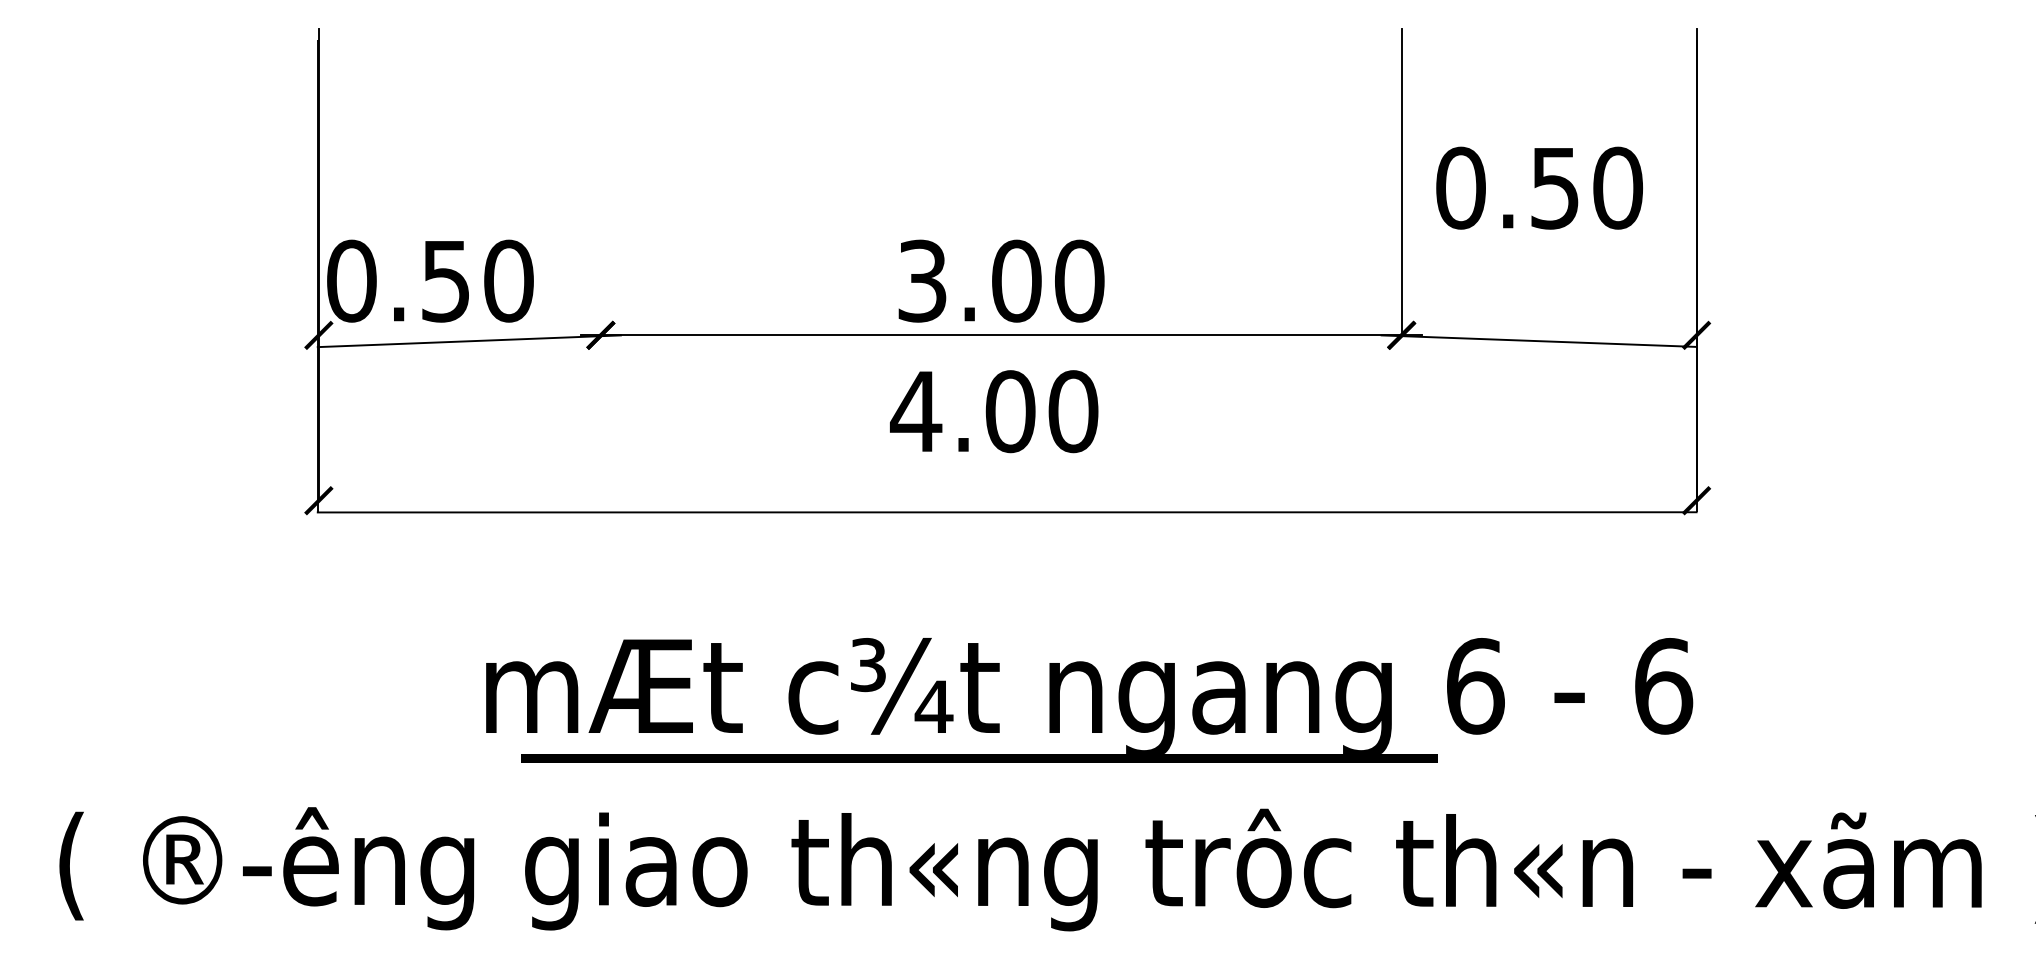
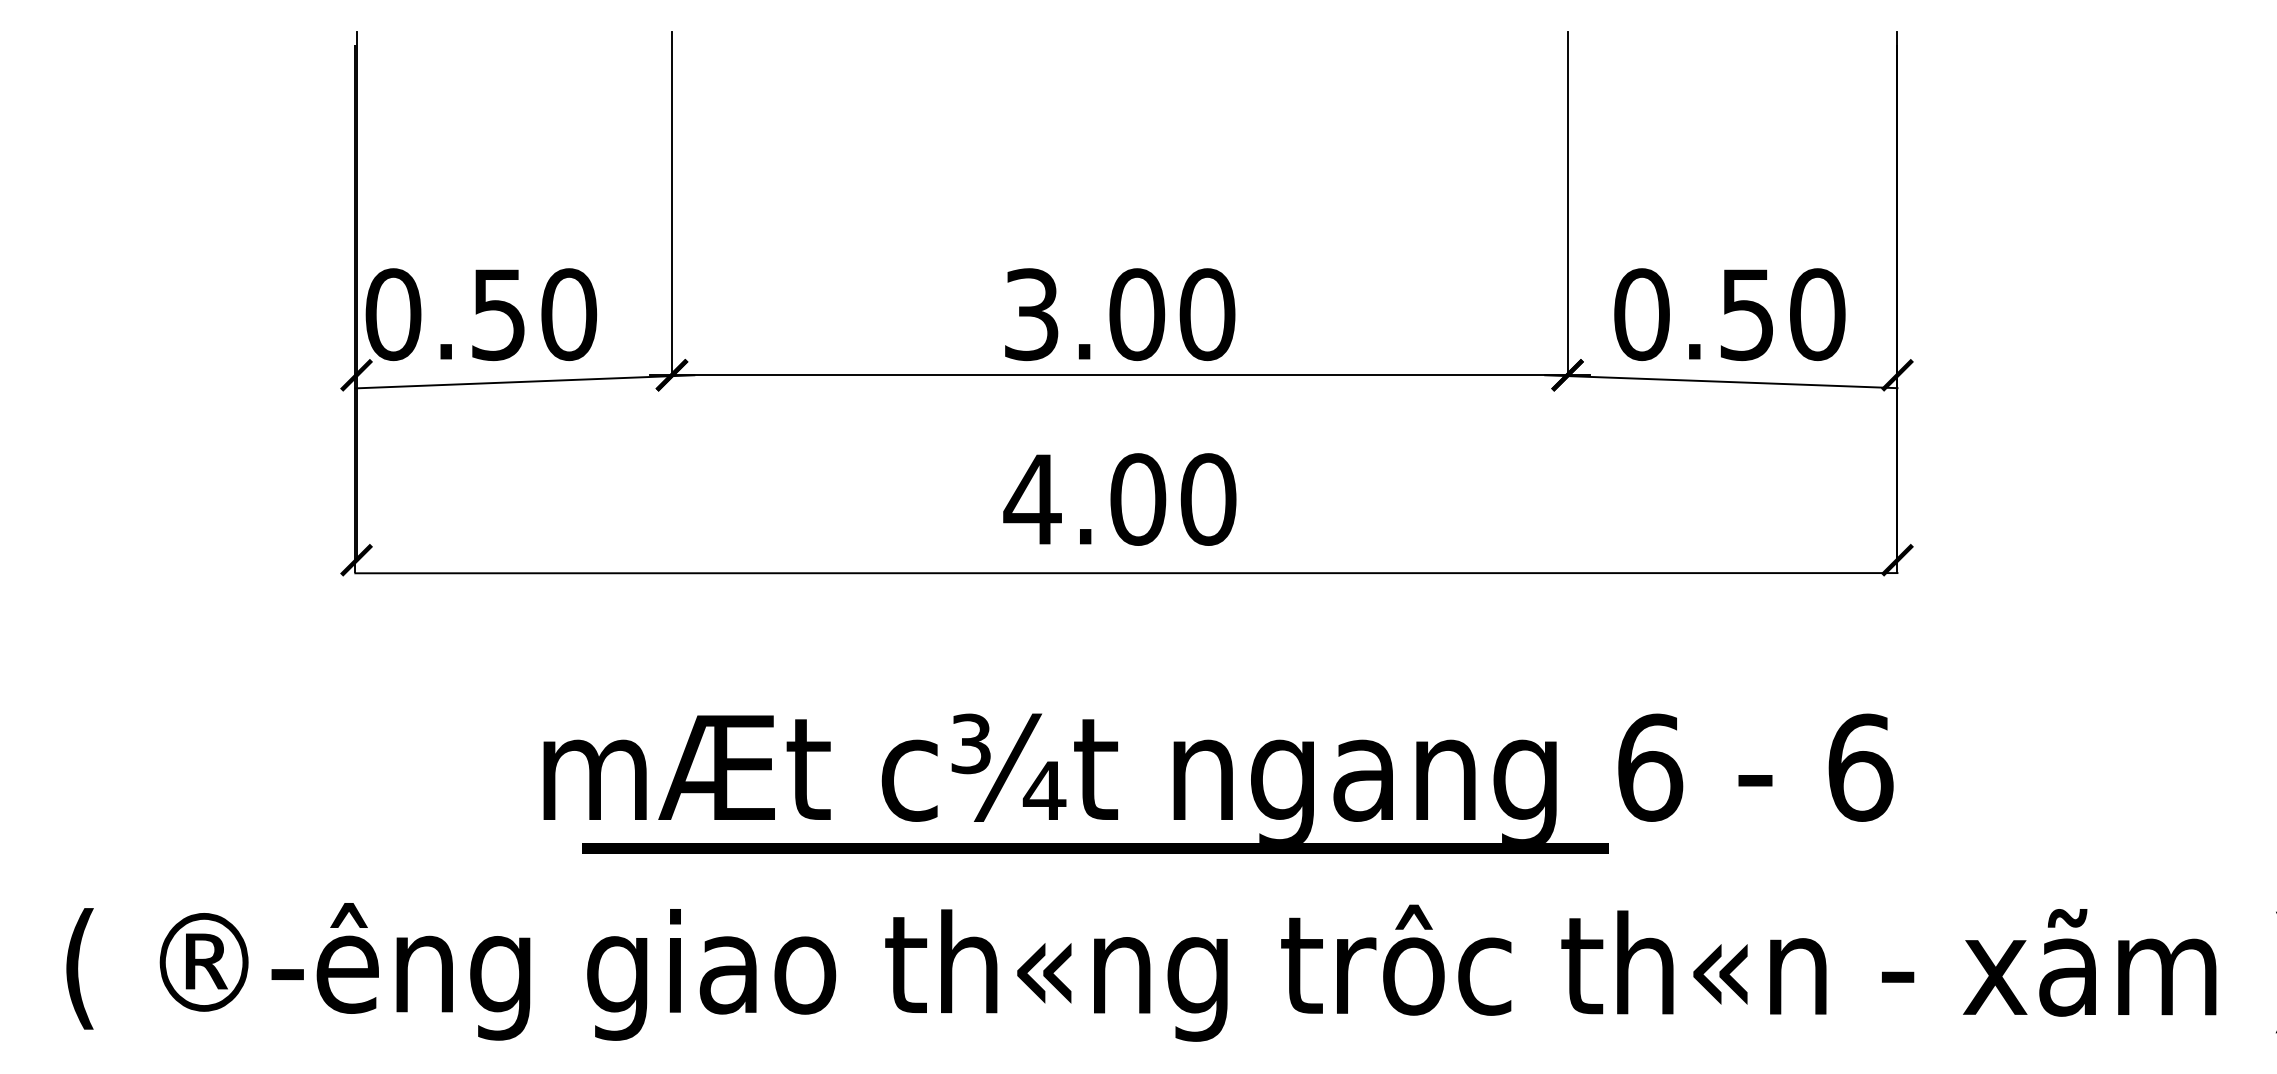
line: (600, 181) -> (671, 203), added
text: (1539, 188) -> (1729, 314), moved
text: (993, 411) -> (1119, 499), moved

